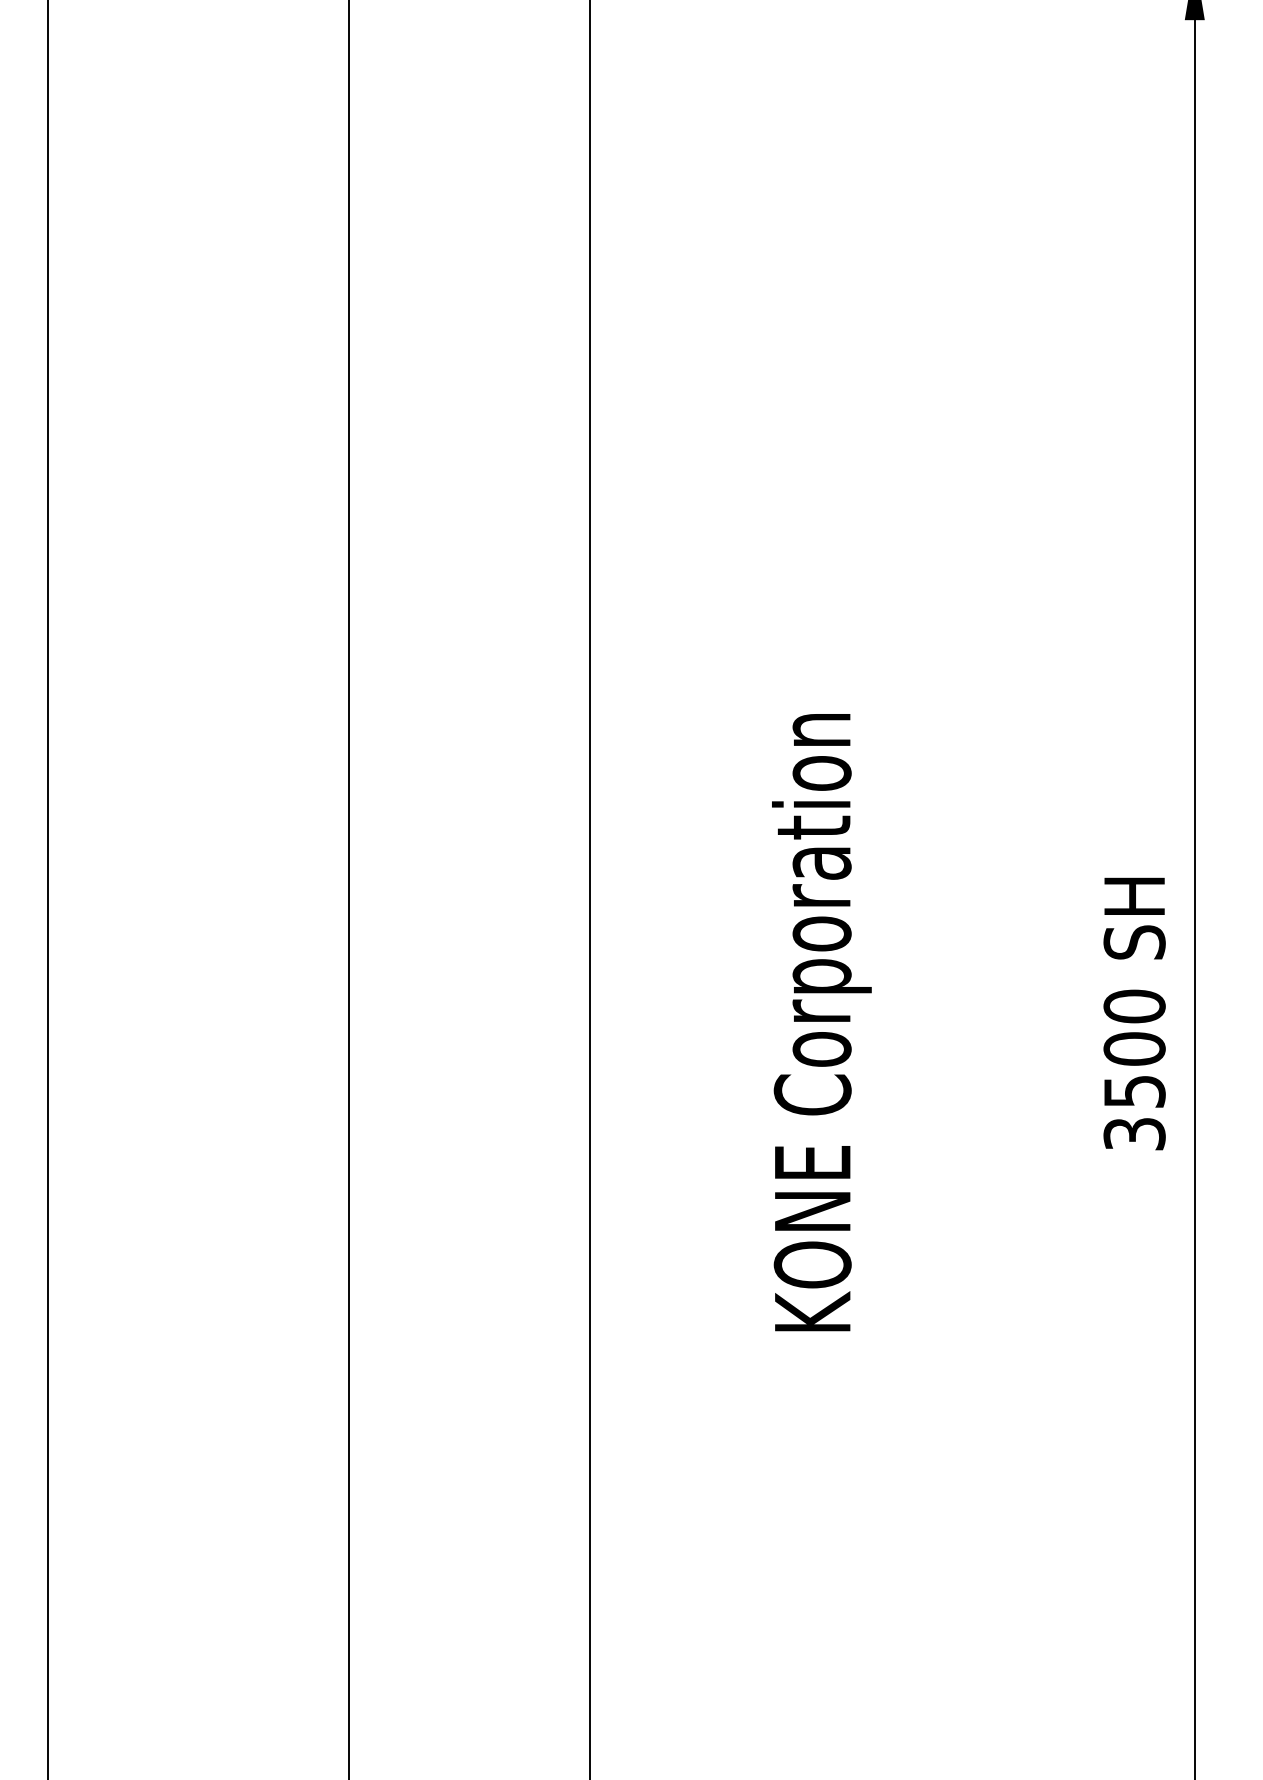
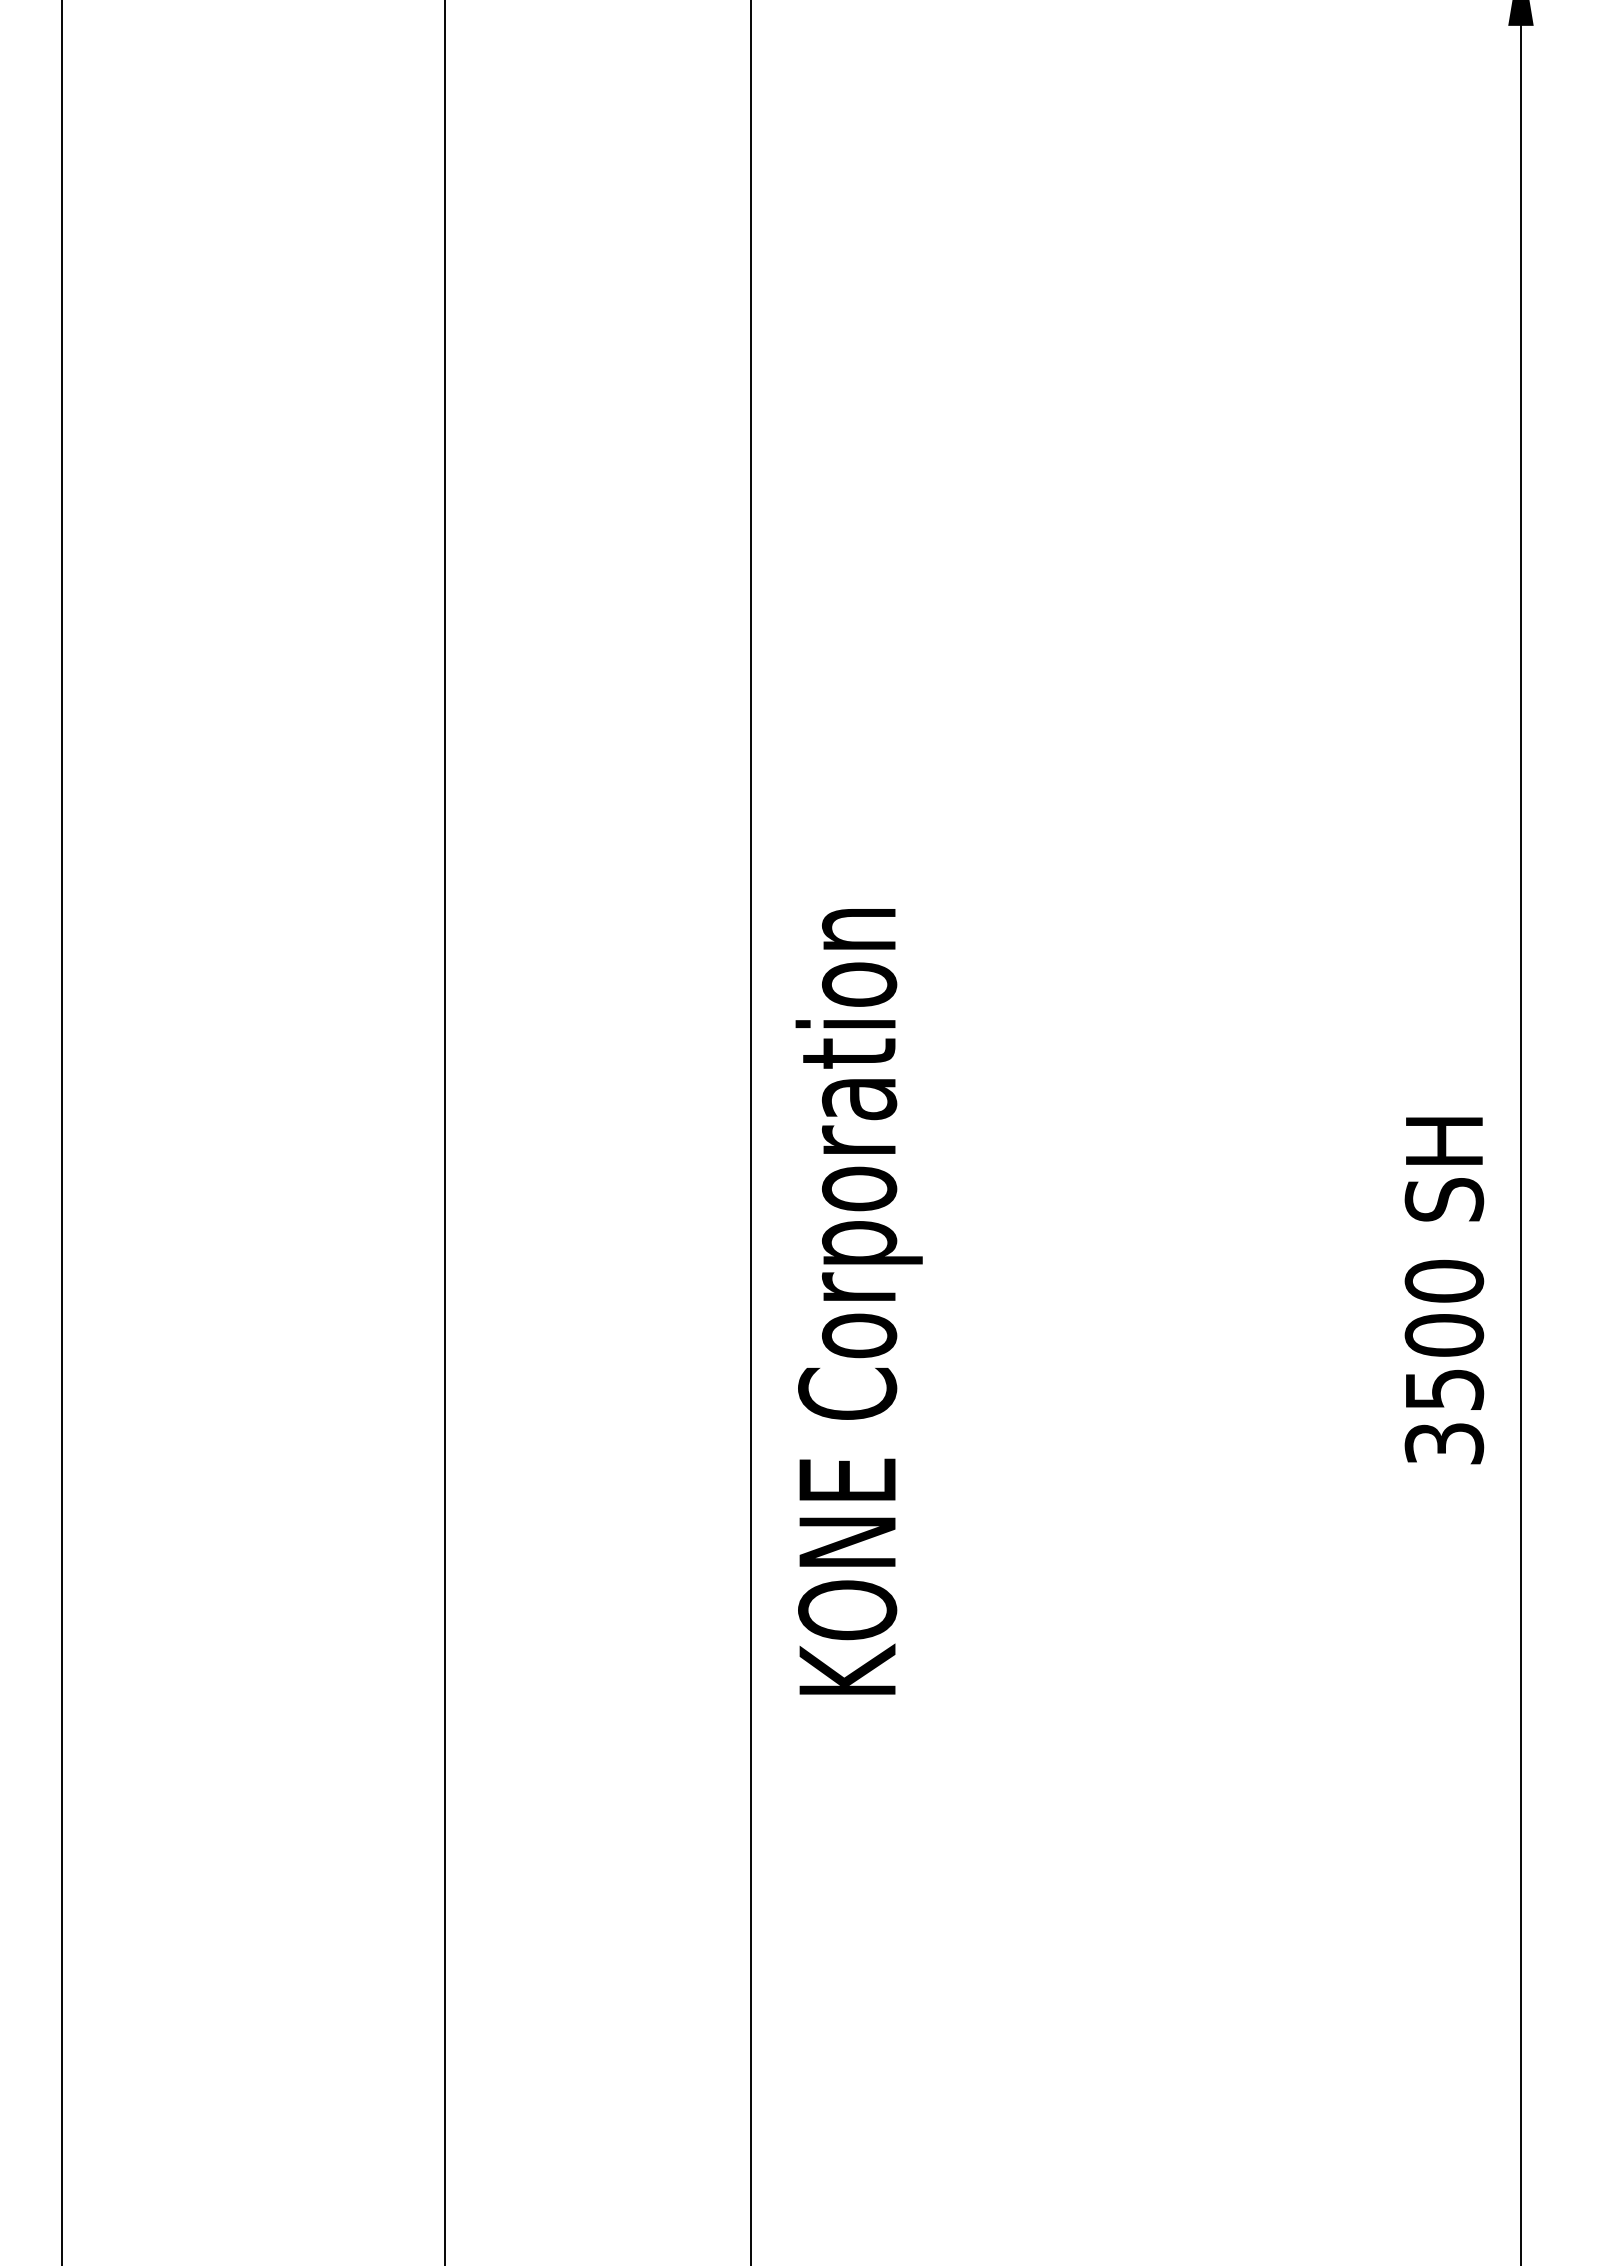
text: (821, 1022) -> (858, 1301), moved

